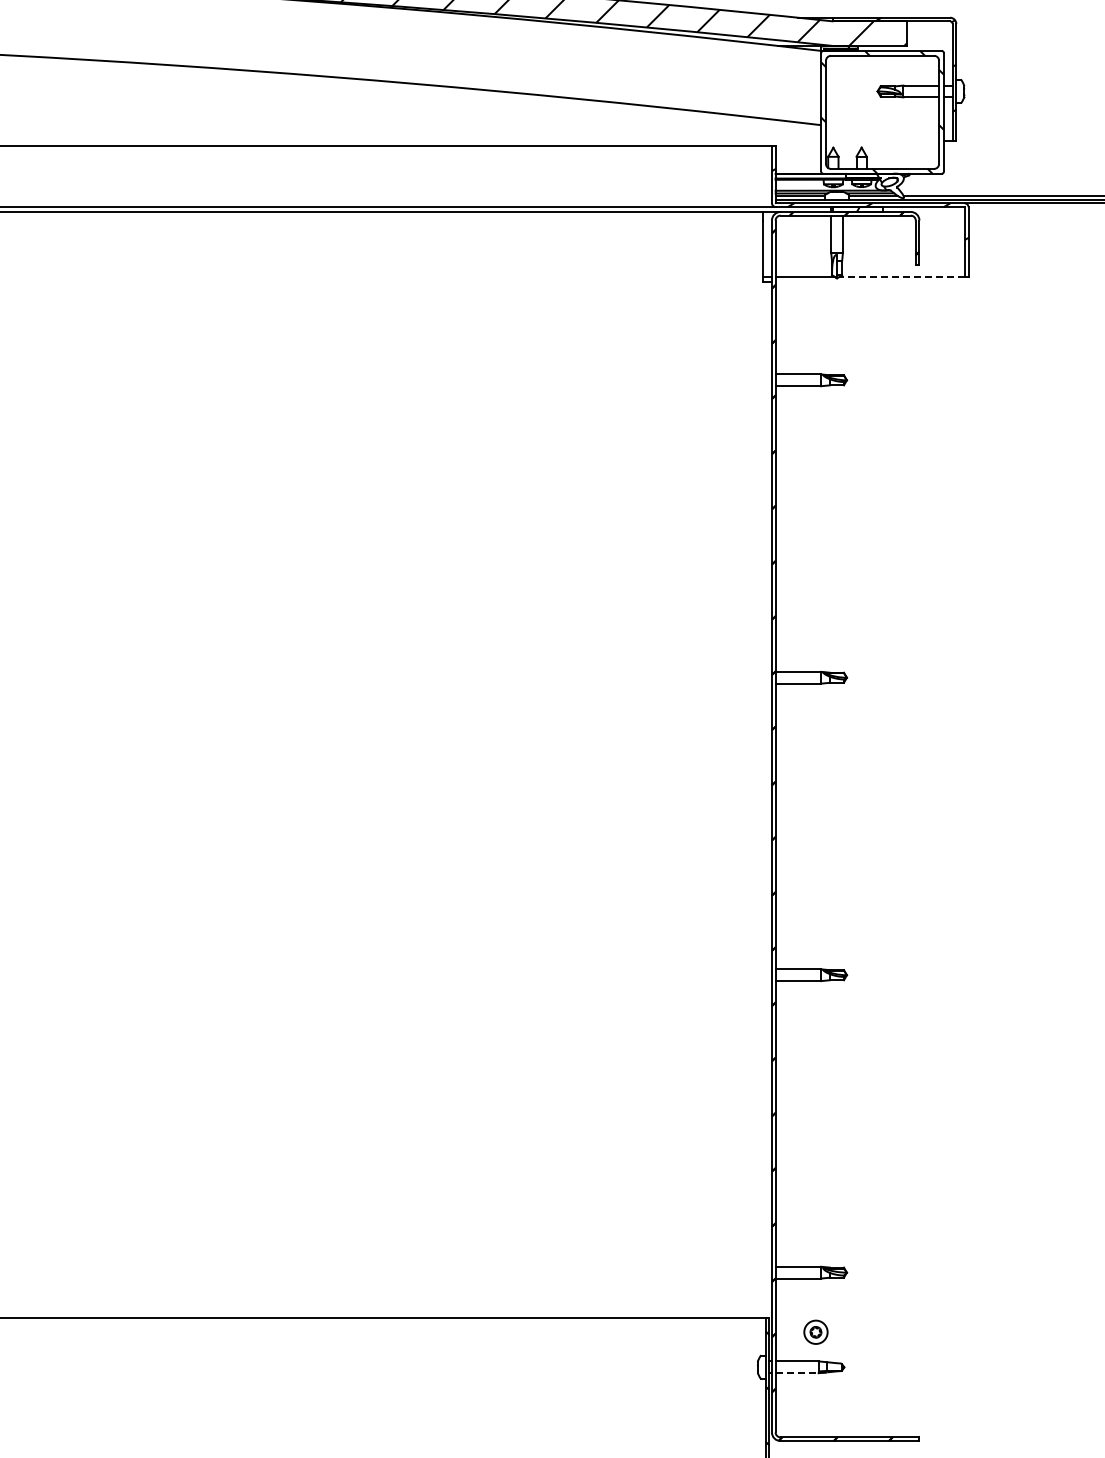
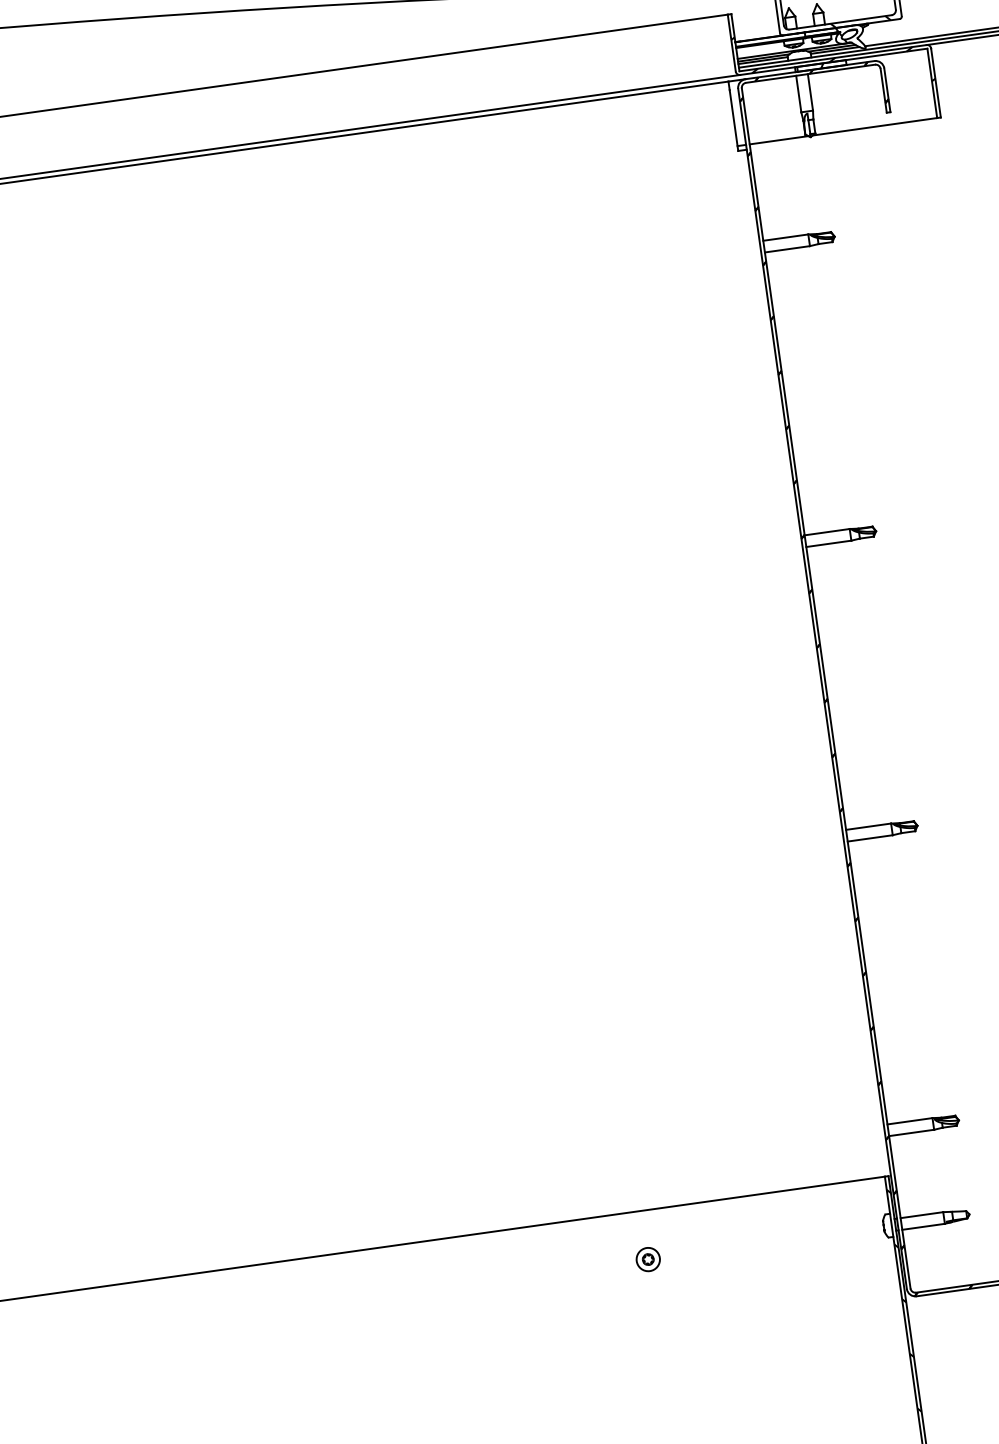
line: (902, 277) -> (875, 127), dashed -> solid
part: (815, 1331) -> (647, 1258), moved
line: (797, 1373) -> (923, 1227), dashed -> solid

